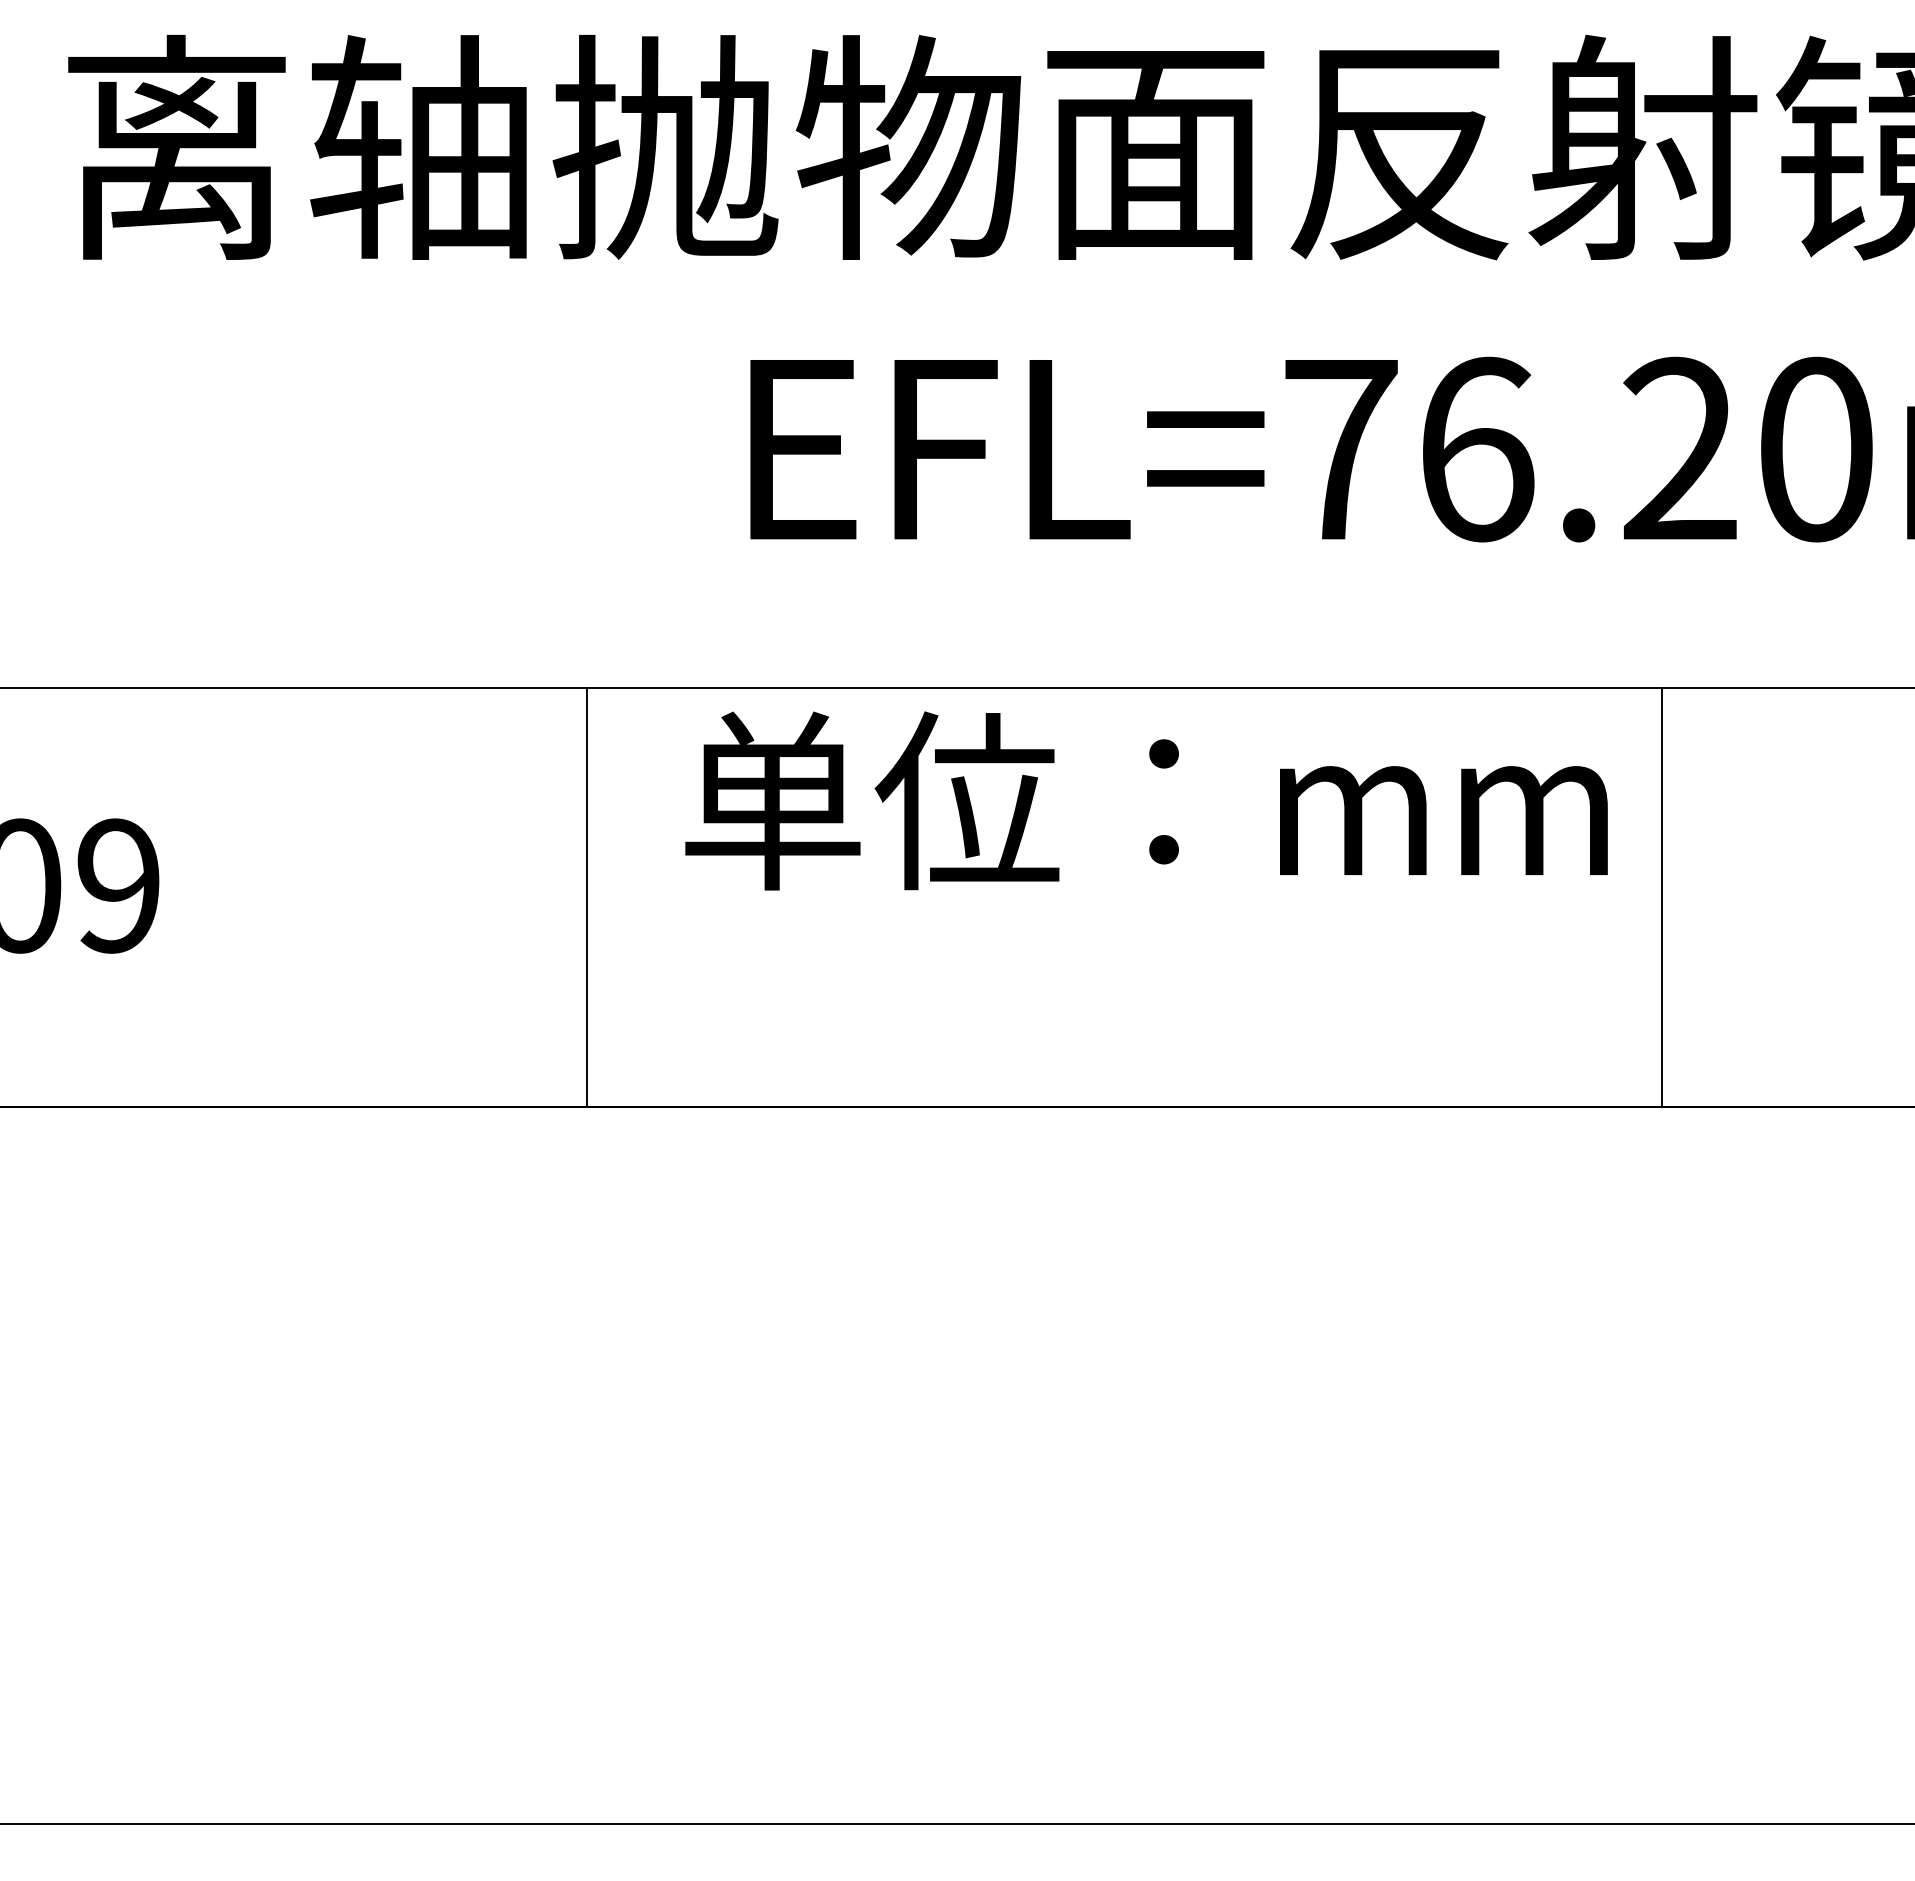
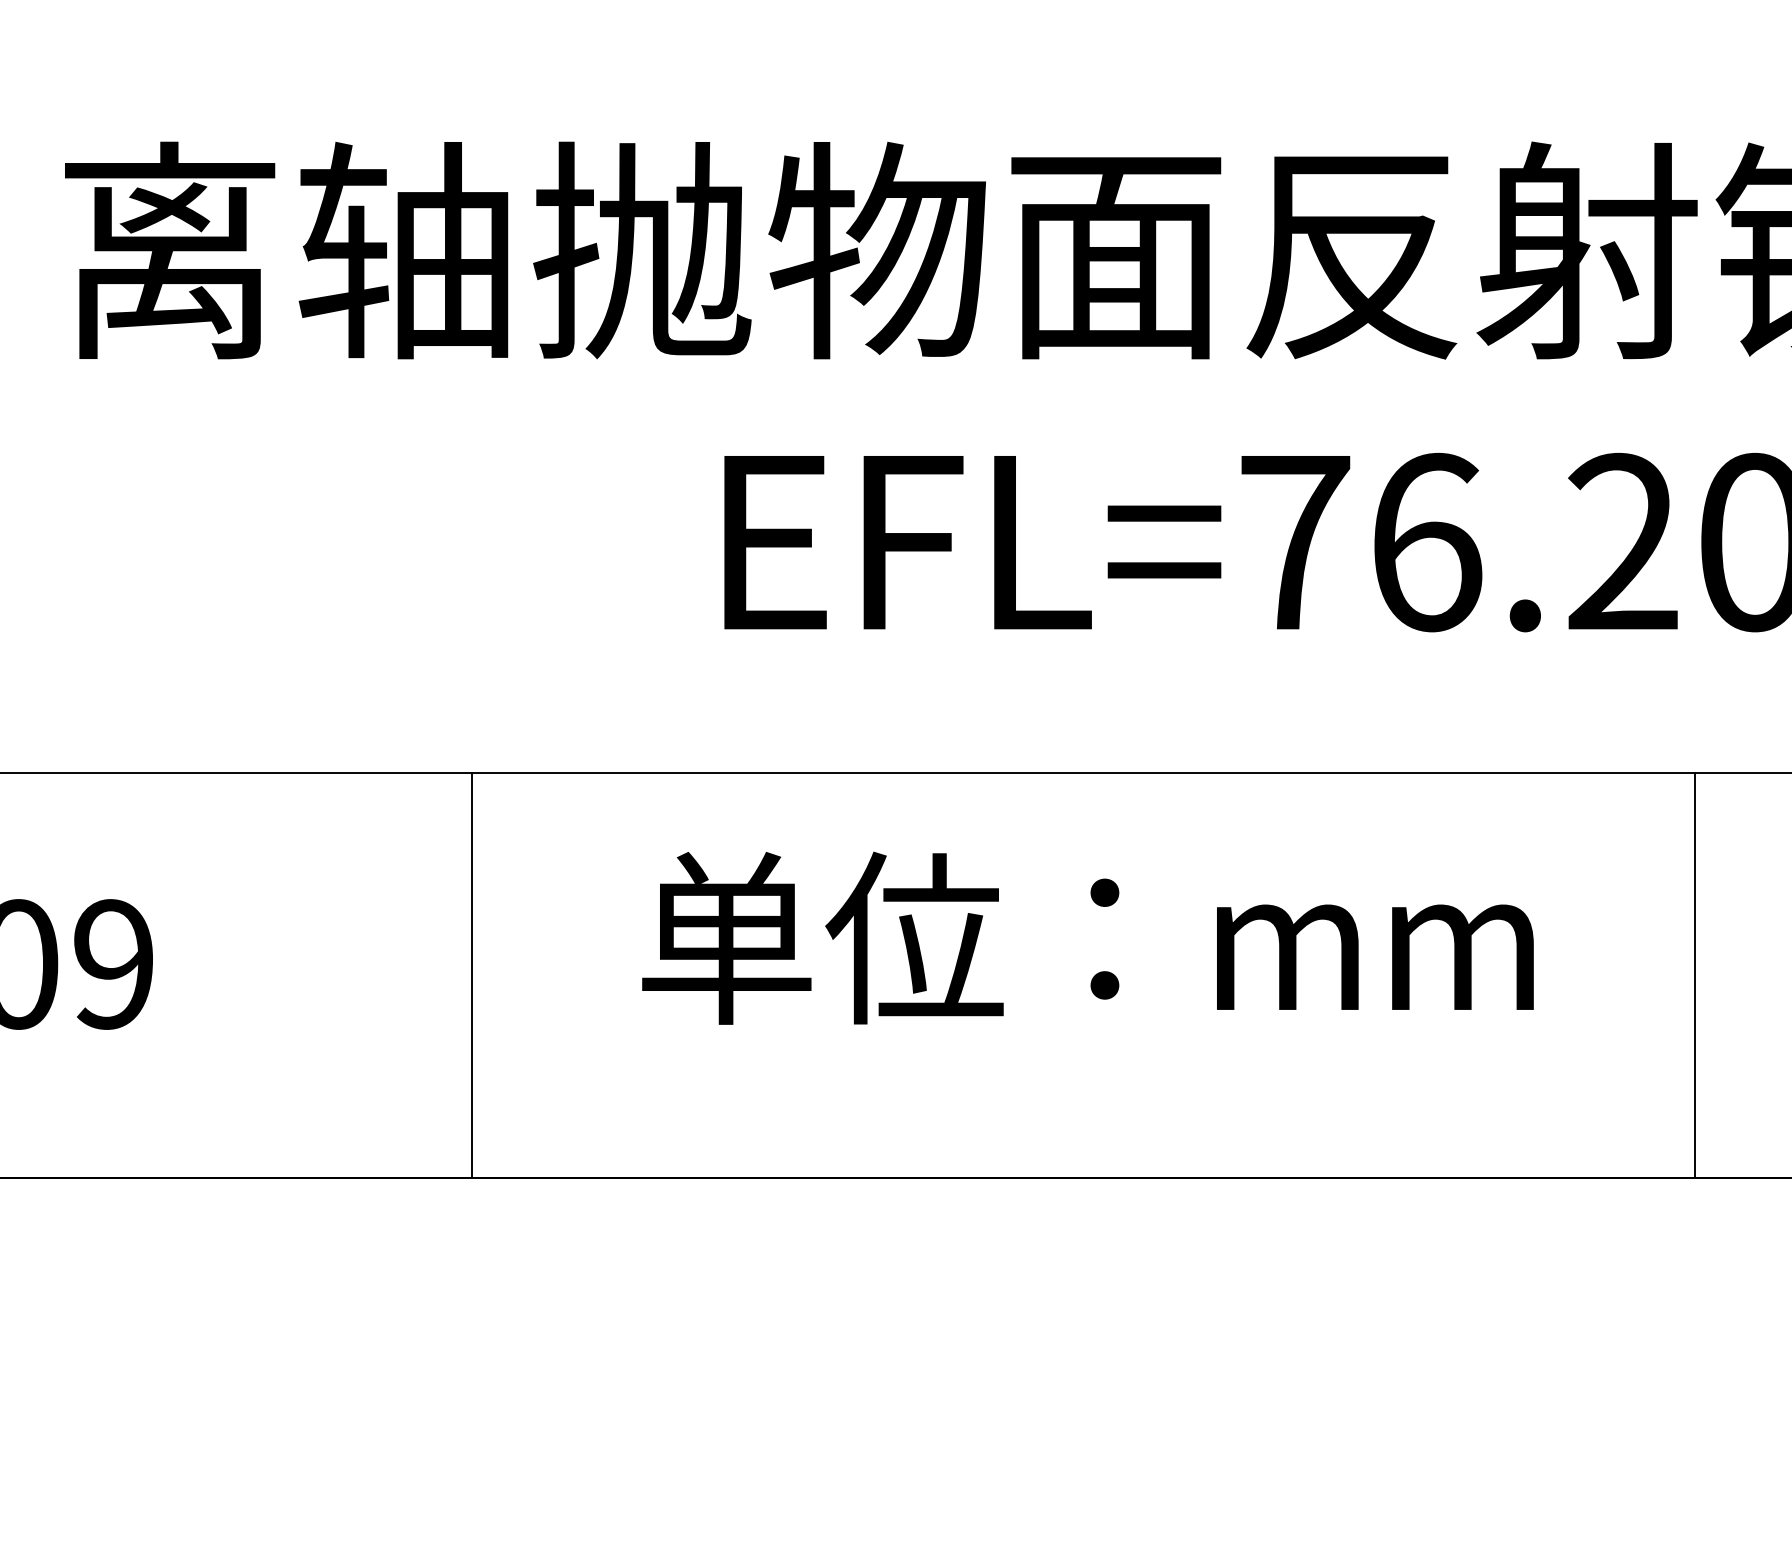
text: (1146, 800) -> (1087, 937), moved
line: (586, 897) -> (472, 975), moved
line: (1662, 897) -> (1694, 975), moved

